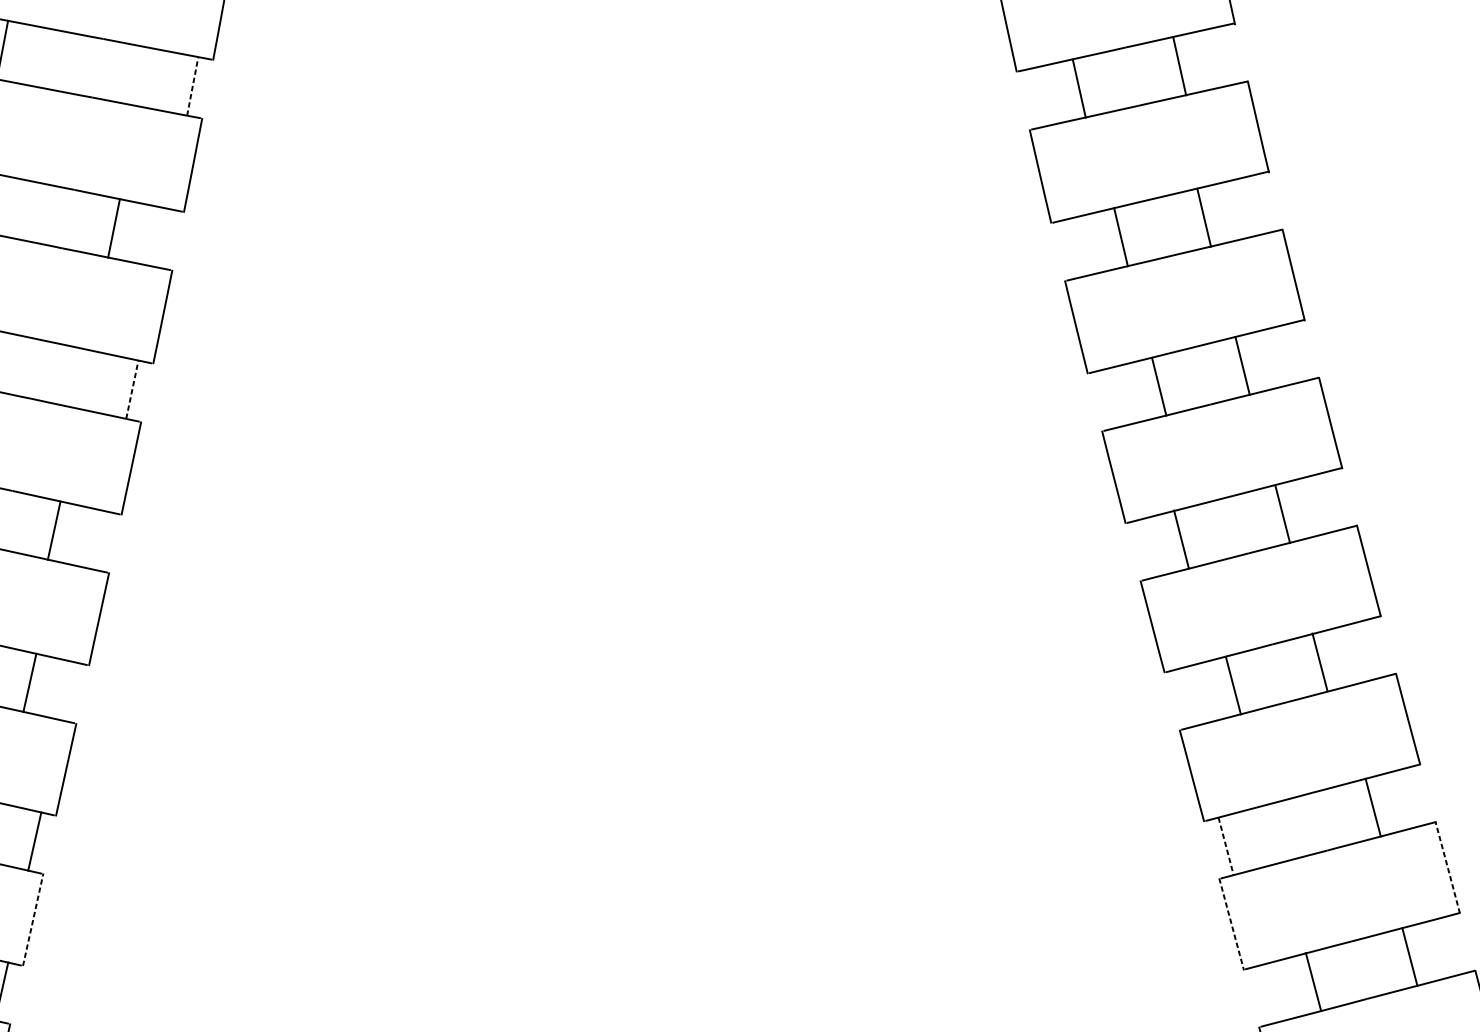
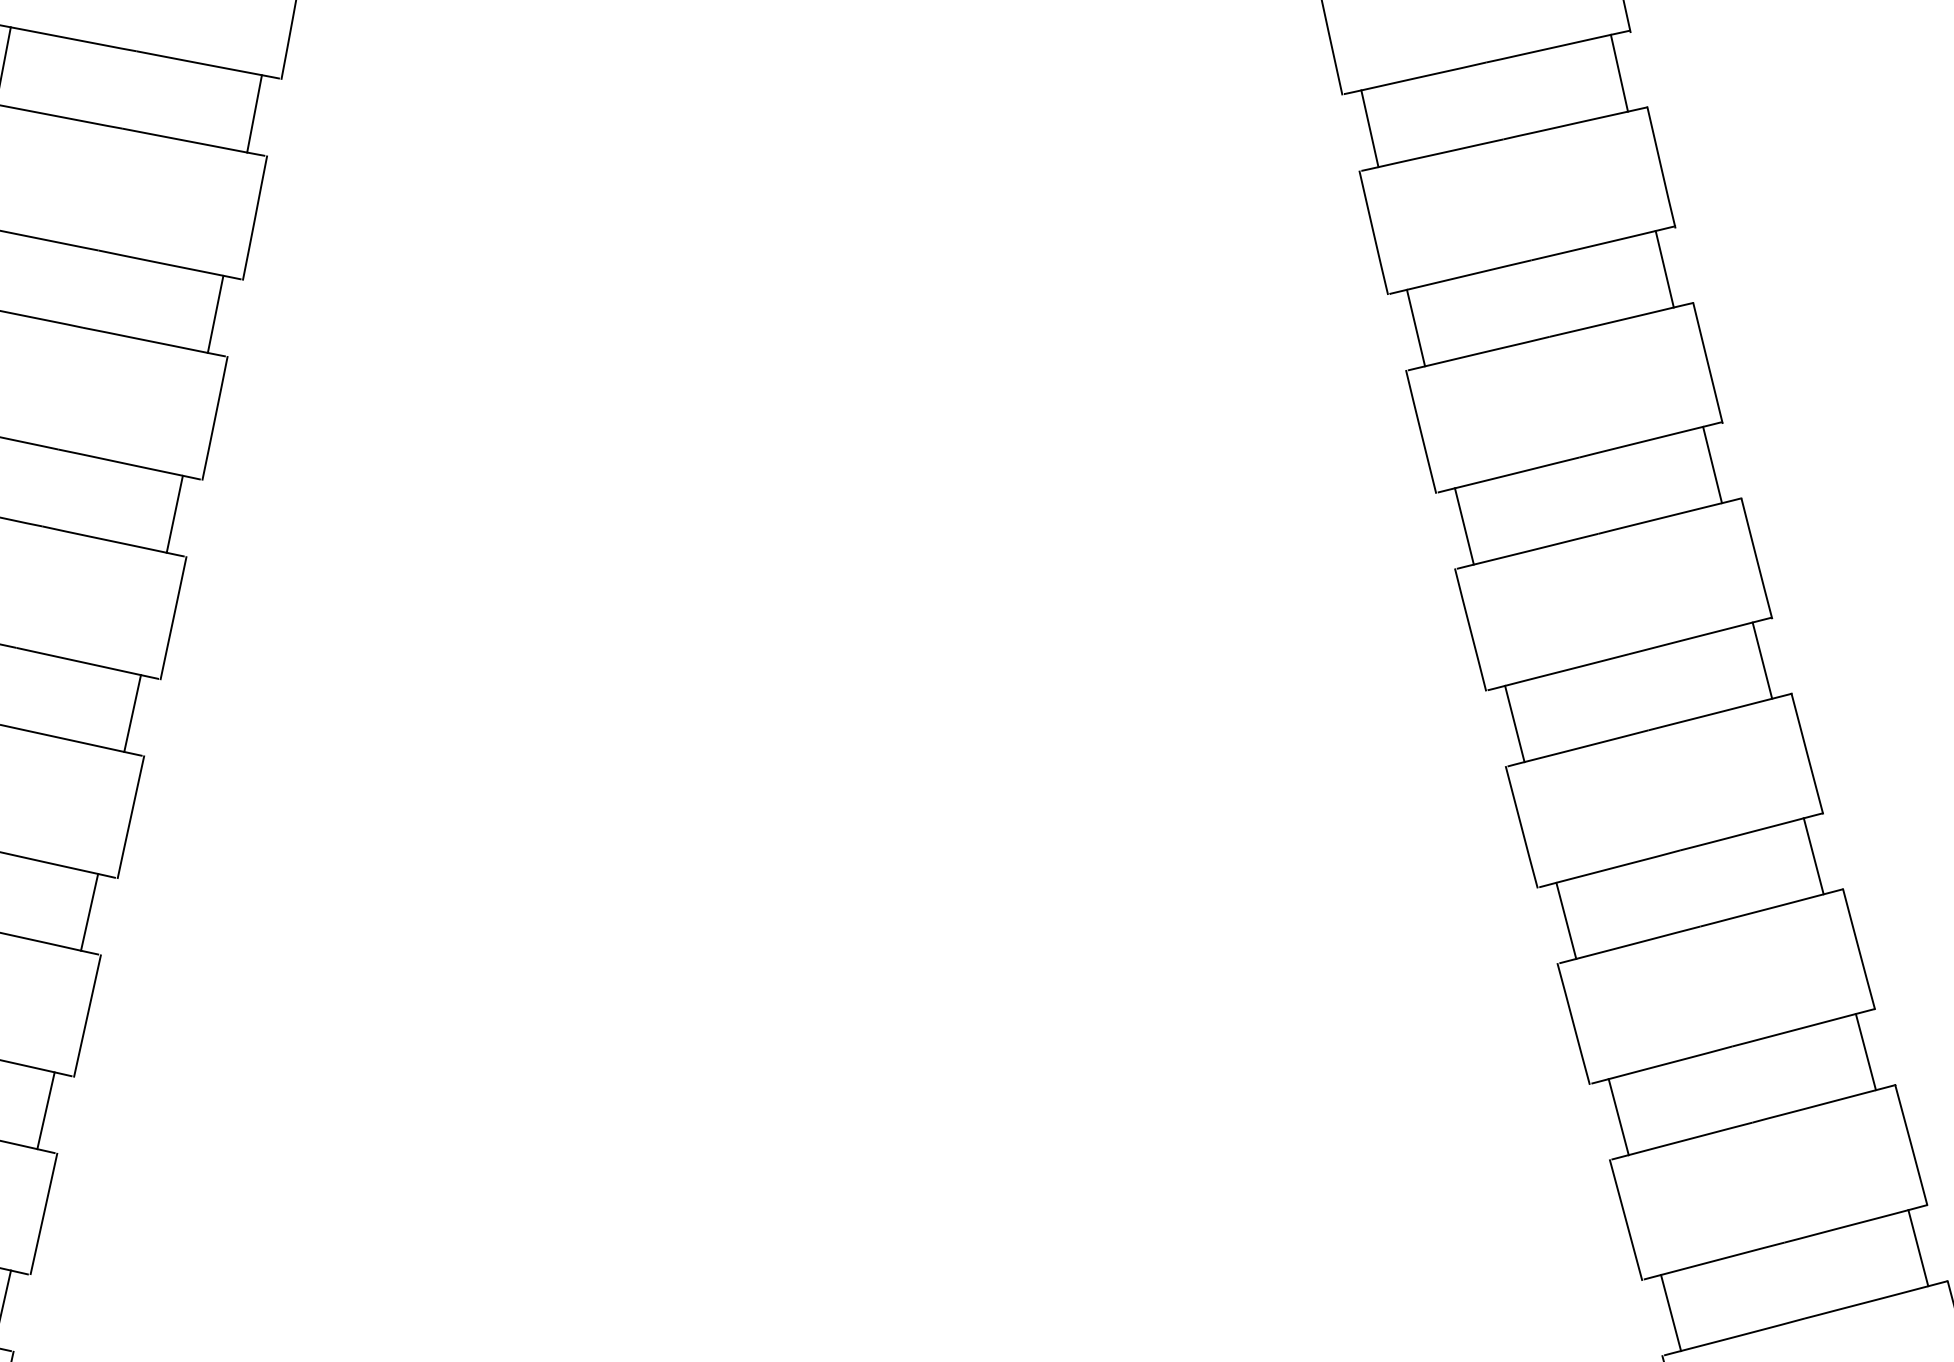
line: (1179, 65) -> (1619, 72), moved
line: (192, 86) -> (254, 113), dashed -> solid
line: (1078, 88) -> (1369, 128), moved
line: (1203, 217) -> (1664, 269), moved
line: (113, 227) -> (215, 313), moved
line: (1120, 236) -> (1415, 327), moved
line: (1242, 365) -> (1712, 464), moved
line: (1158, 386) -> (1463, 526), moved
line: (132, 389) -> (174, 513), dashed -> solid
line: (1282, 514) -> (1762, 660), moved
line: (54, 530) -> (132, 713), moved
line: (1181, 539) -> (1514, 723), moved
line: (1319, 662) -> (1813, 856), moved
line: (29, 683) -> (89, 912), moved
line: (1233, 685) -> (1566, 920), moved
line: (1372, 808) -> (1865, 1052), moved
line: (1225, 846) -> (1618, 1117), dashed -> solid
line: (1447, 867) -> (1911, 1145), dashed -> solid
line: (33, 919) -> (44, 1213), dashed -> solid
line: (1231, 924) -> (1626, 1220), dashed -> solid
line: (1410, 957) -> (1918, 1248), moved
line: (1313, 982) -> (1671, 1313), moved

